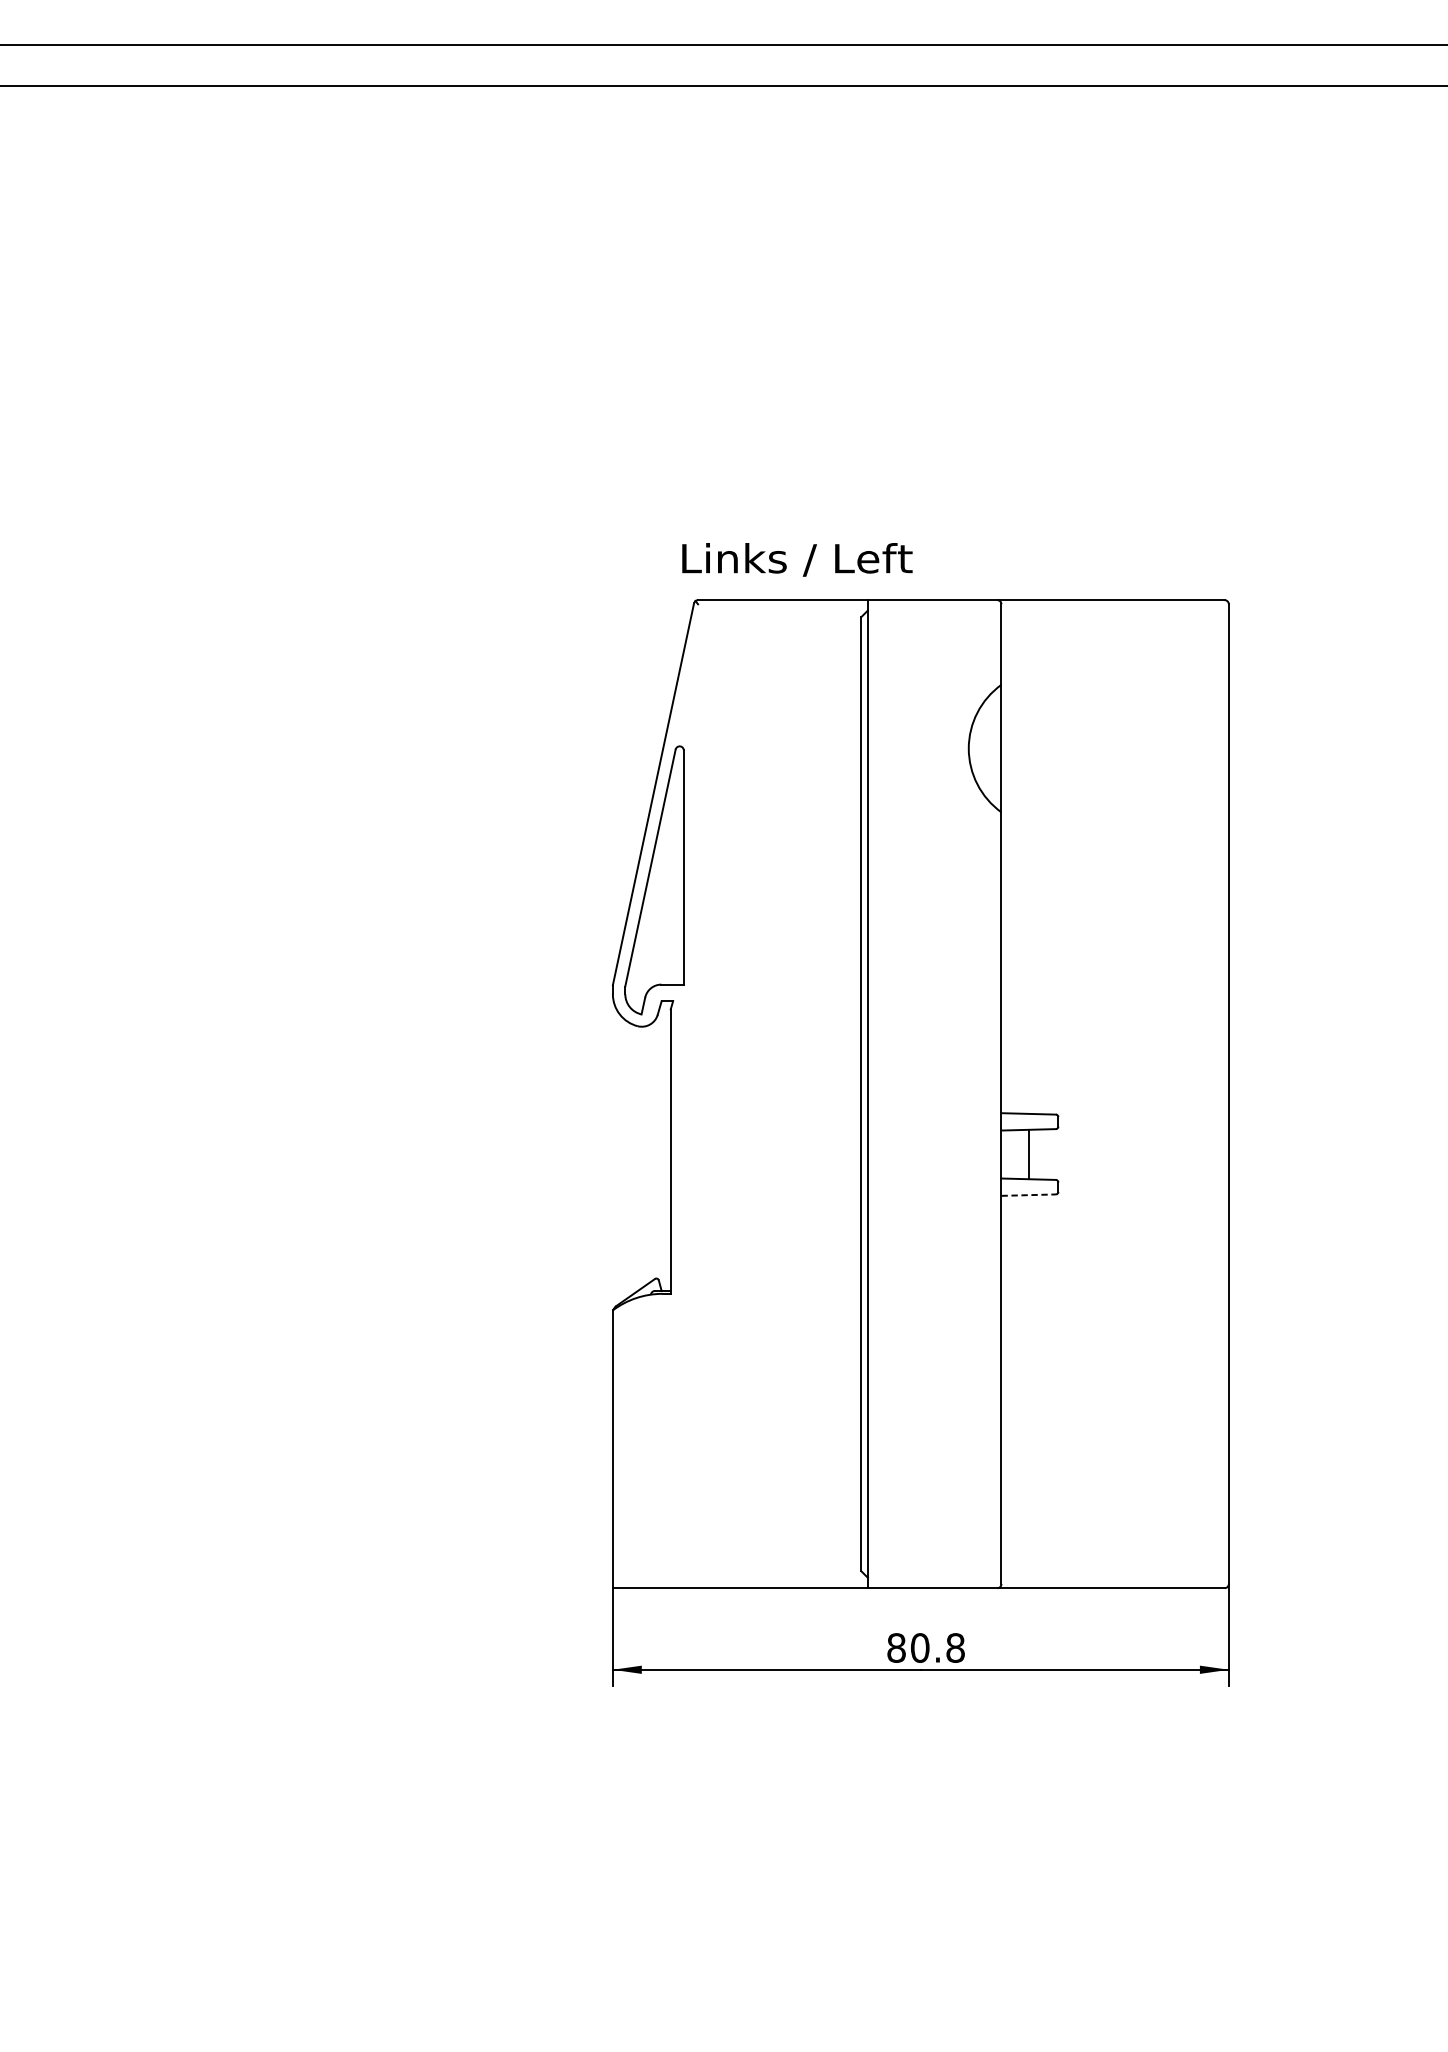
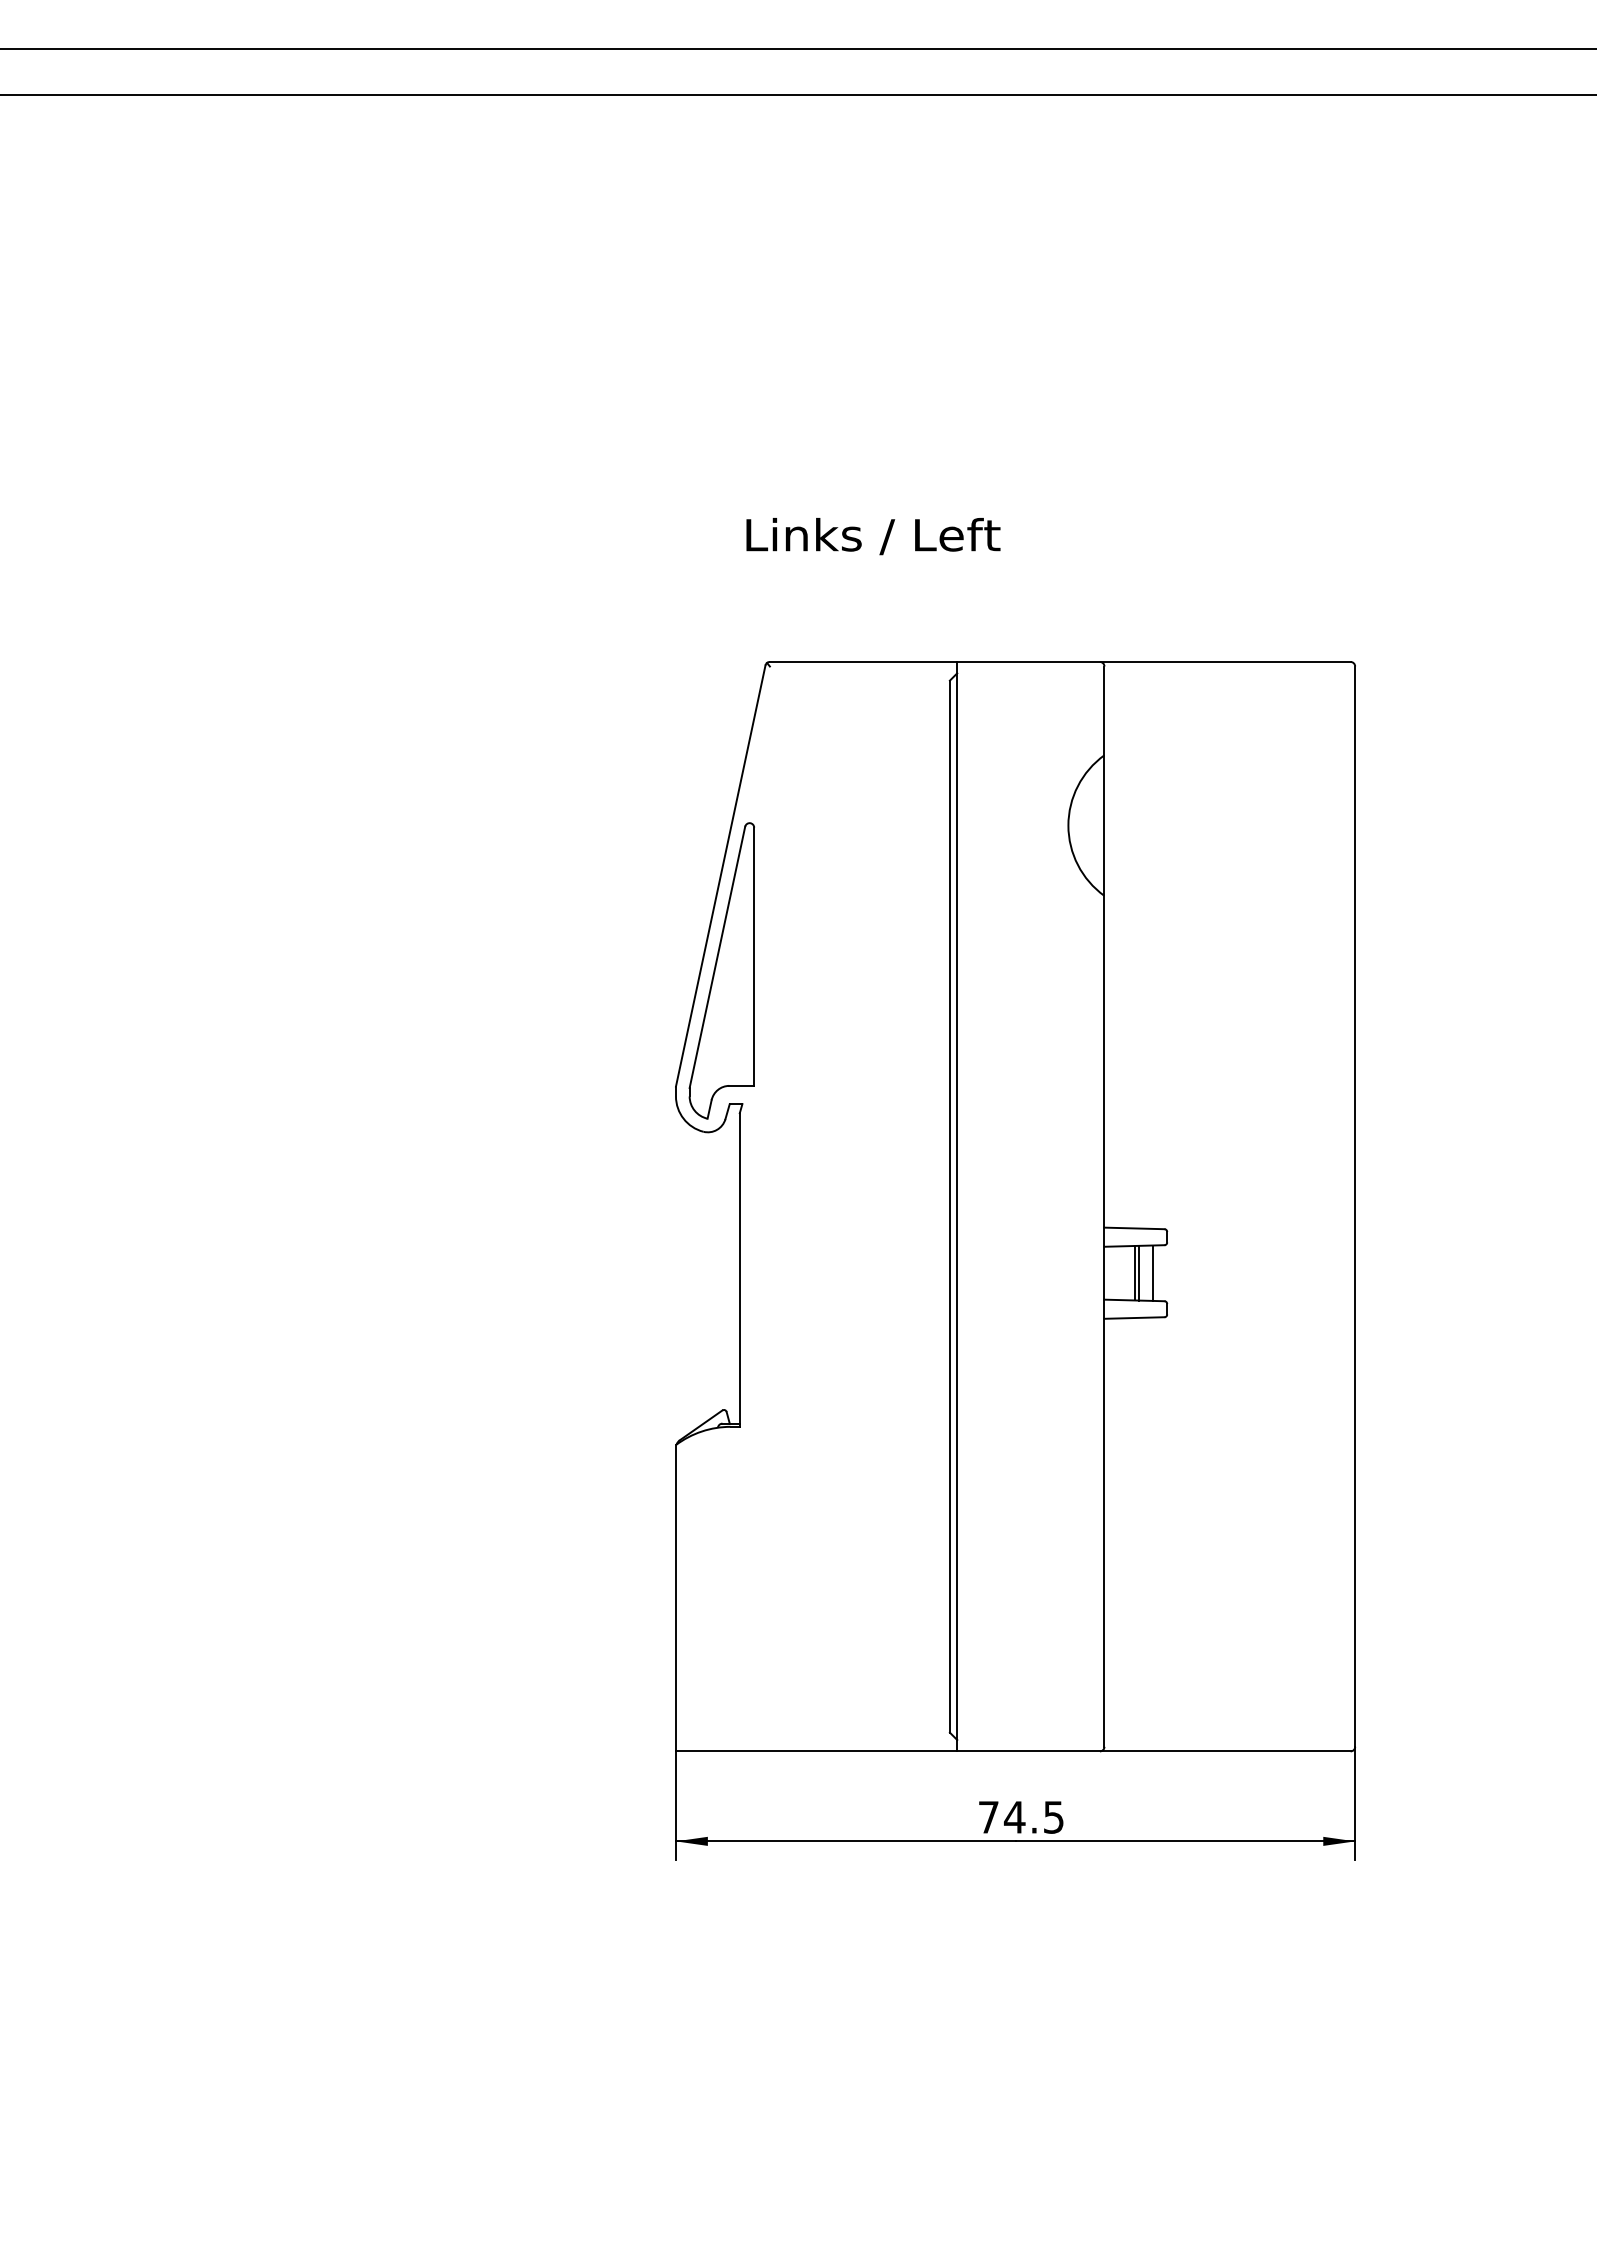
text: (797, 559) -> (873, 536), moved
line: (1032, 1153) -> (1138, 1272), added
line: (1045, 1153) -> (1152, 1272), added
line: (1029, 1195) -> (1135, 1318), dashed -> solid
text: (926, 1647) -> (1021, 1816), 80.8 -> 74.5

